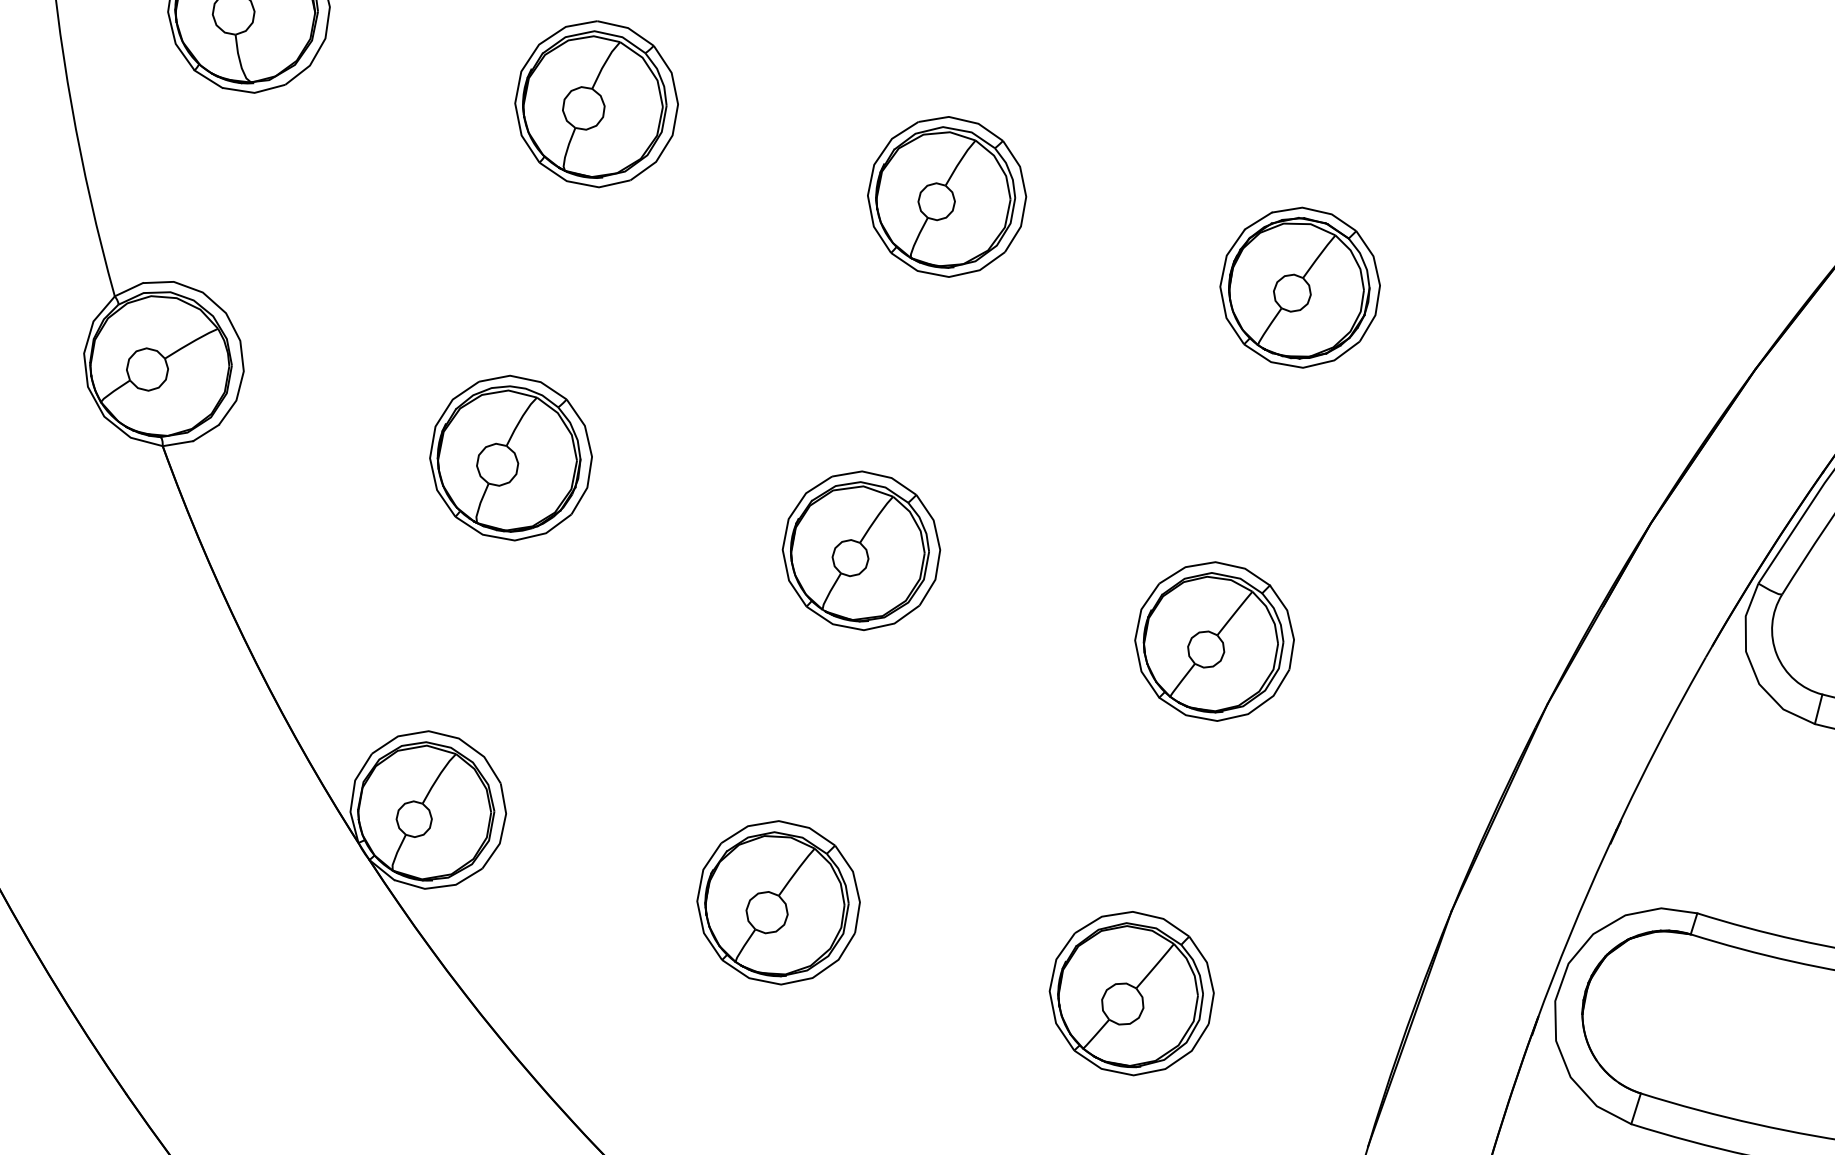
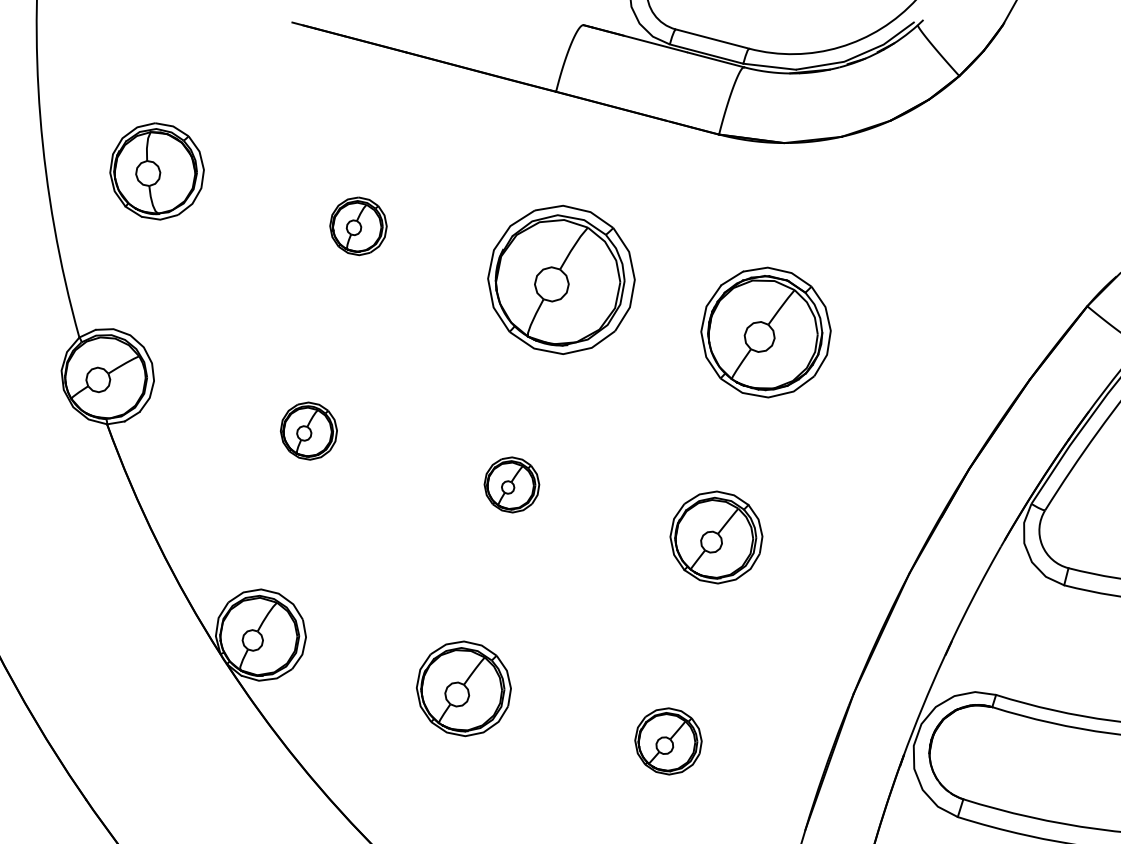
part: (596, 104) -> (358, 226), size x0.6
part: (947, 196) -> (561, 279), size x1.6
part: (1299, 287) -> (765, 332), size x1.4
part: (510, 456) -> (308, 430), size x0.6
part: (860, 550) -> (511, 484), size x0.6
part: (1131, 993) -> (668, 741), size x0.7

